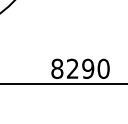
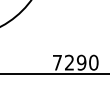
text: (57, 68) -> (57, 62), 8290 -> 7290

